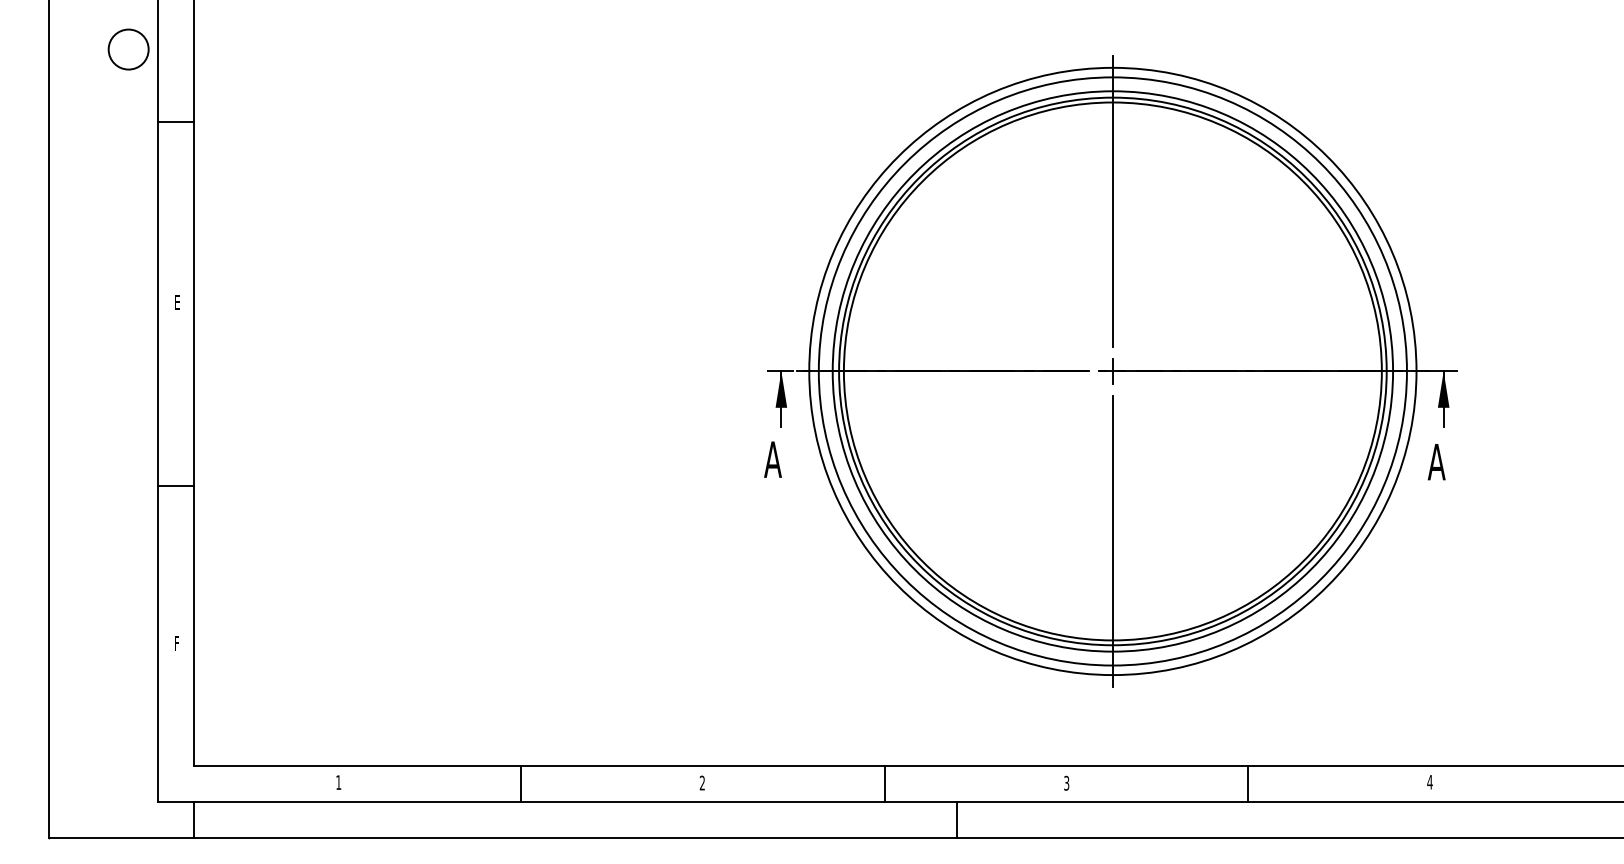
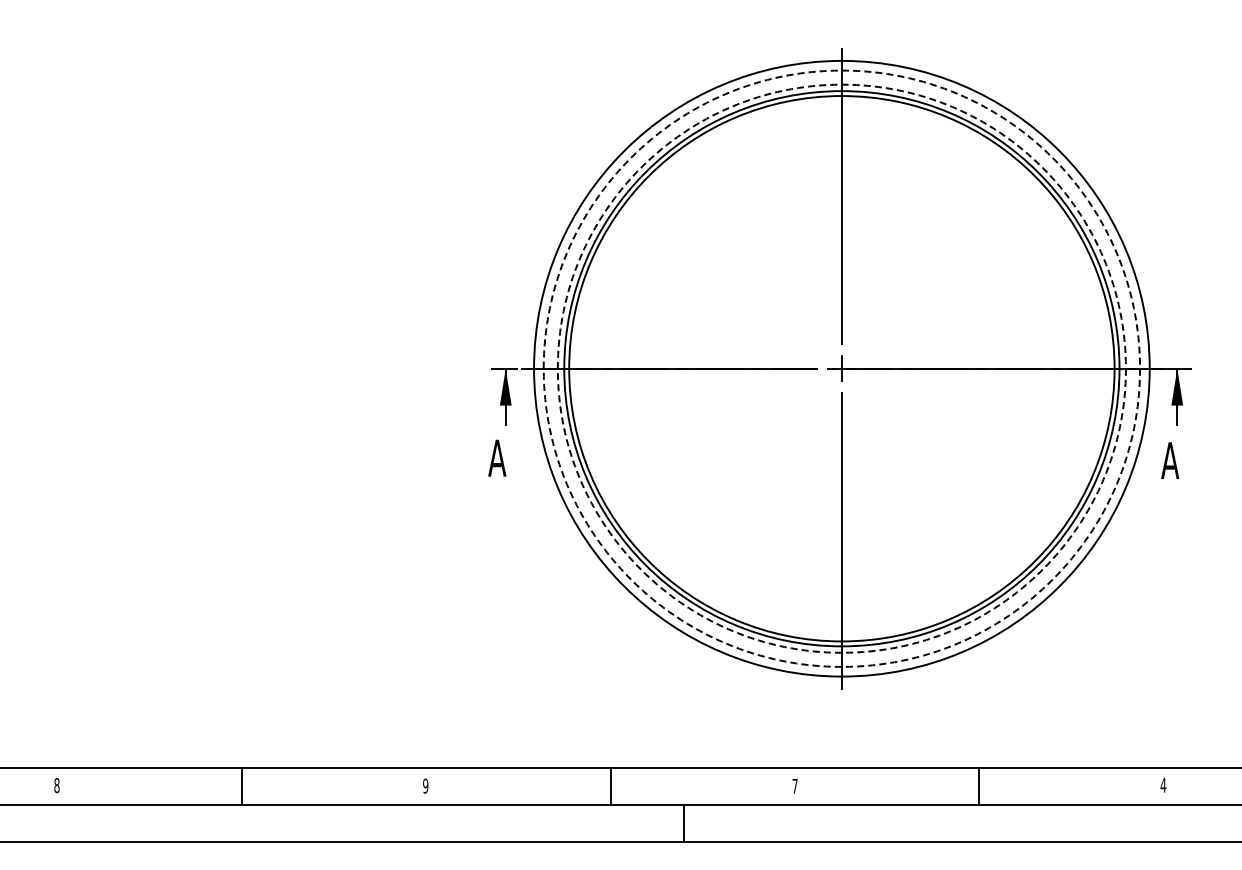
circle: (1112, 371) -> (841, 368), solid -> dashed
circle: (1112, 371) -> (841, 368), solid -> dashed
text: (338, 782) -> (56, 785), 1 -> 8
text: (702, 782) -> (425, 785), 2 -> 9
text: (1066, 782) -> (794, 785), 3 -> 7

